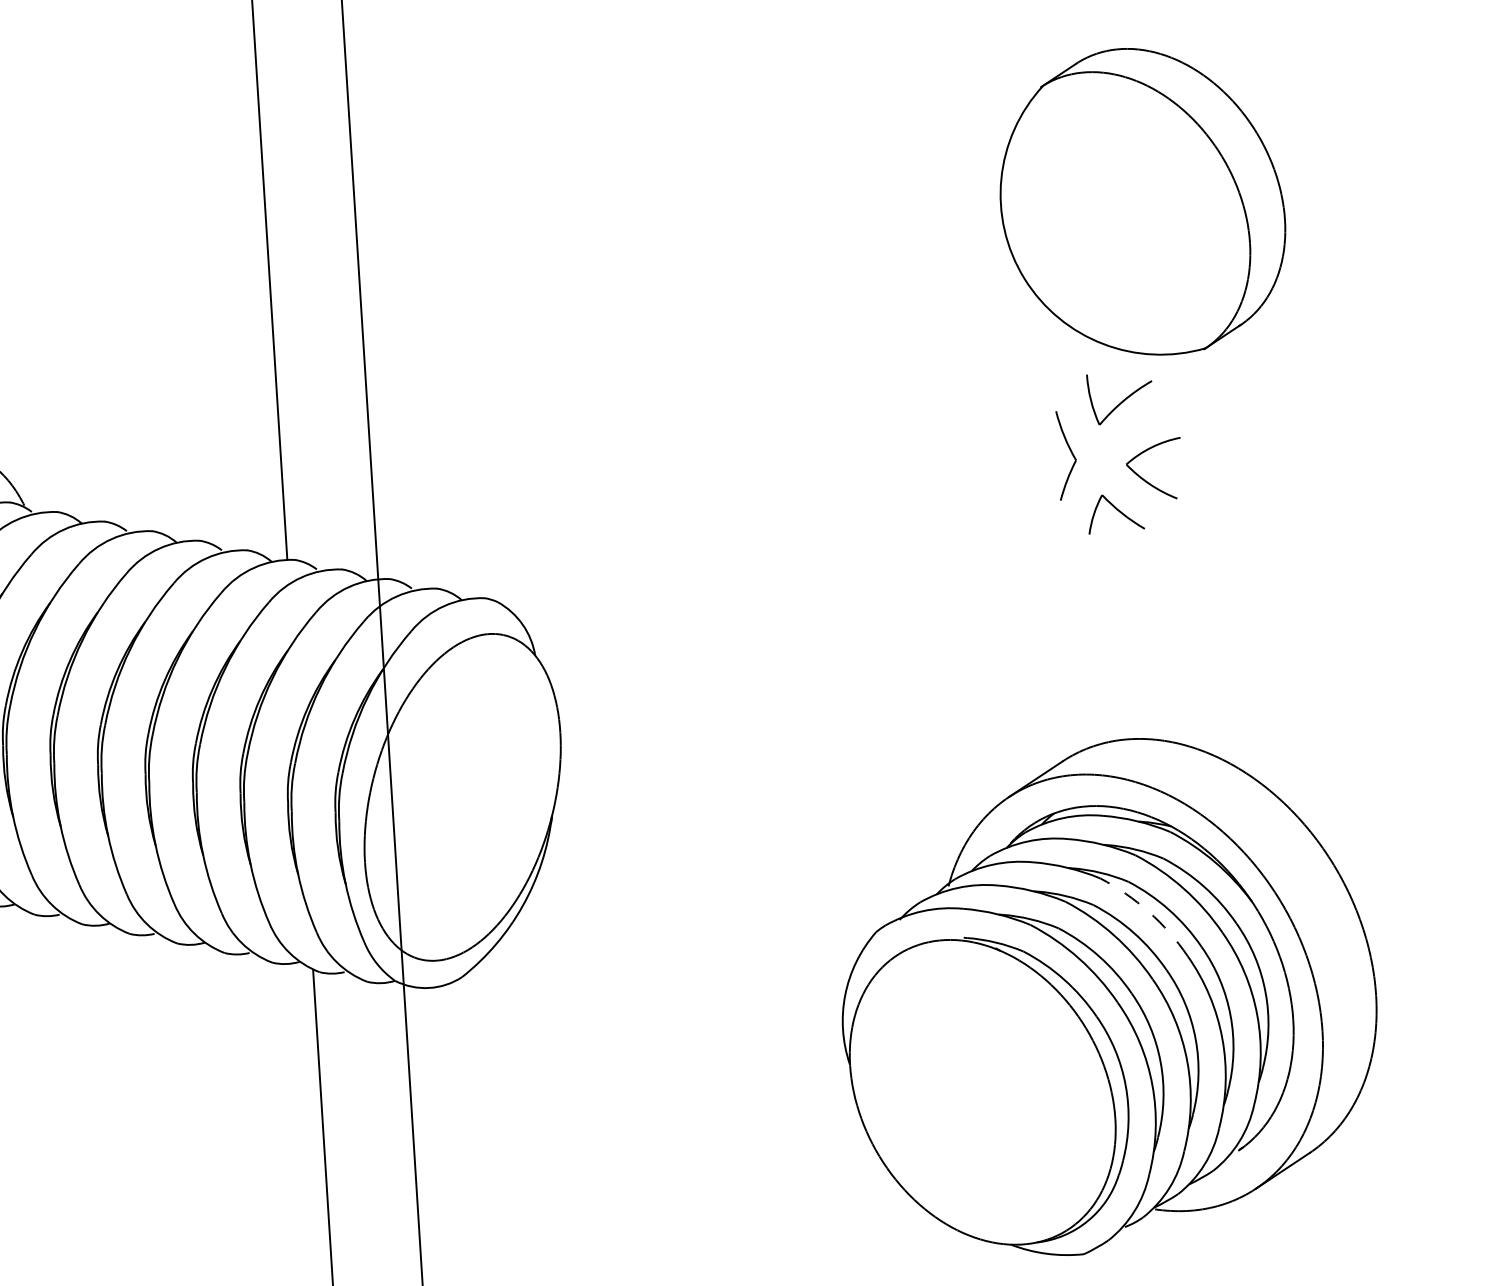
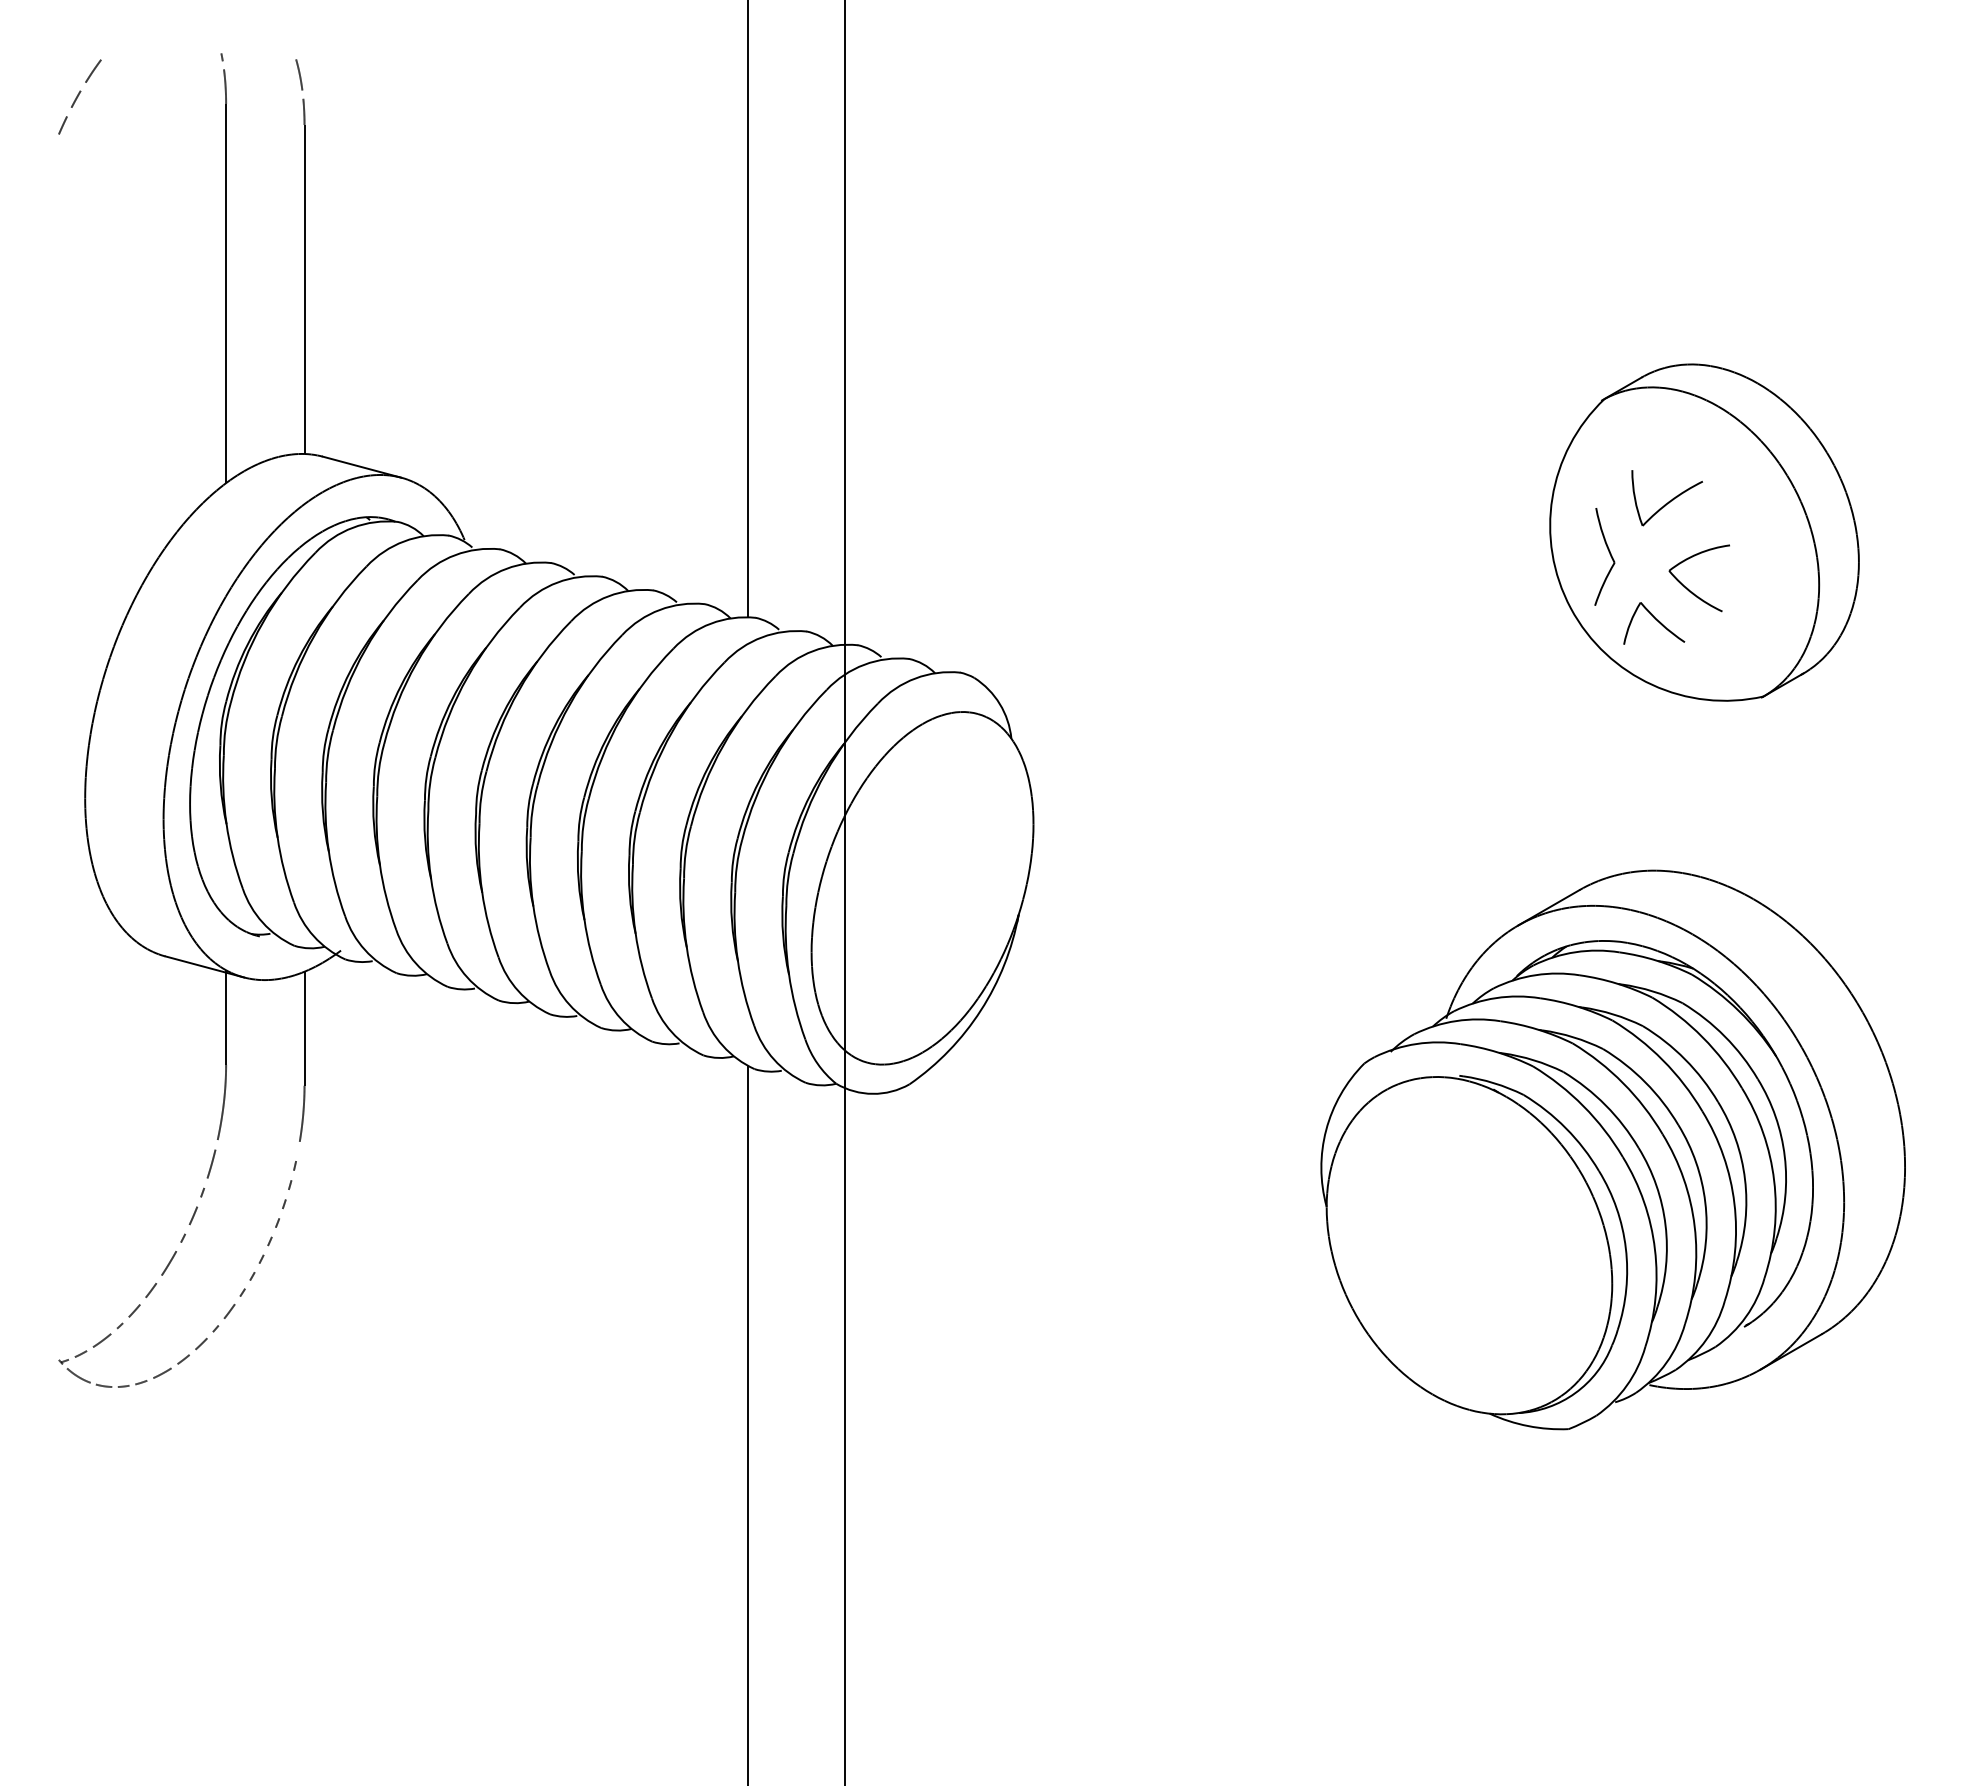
part: (1142, 201) -> (1704, 532), moved
arc: (1149, 912) -> (1663, 1060), dashed -> solid

